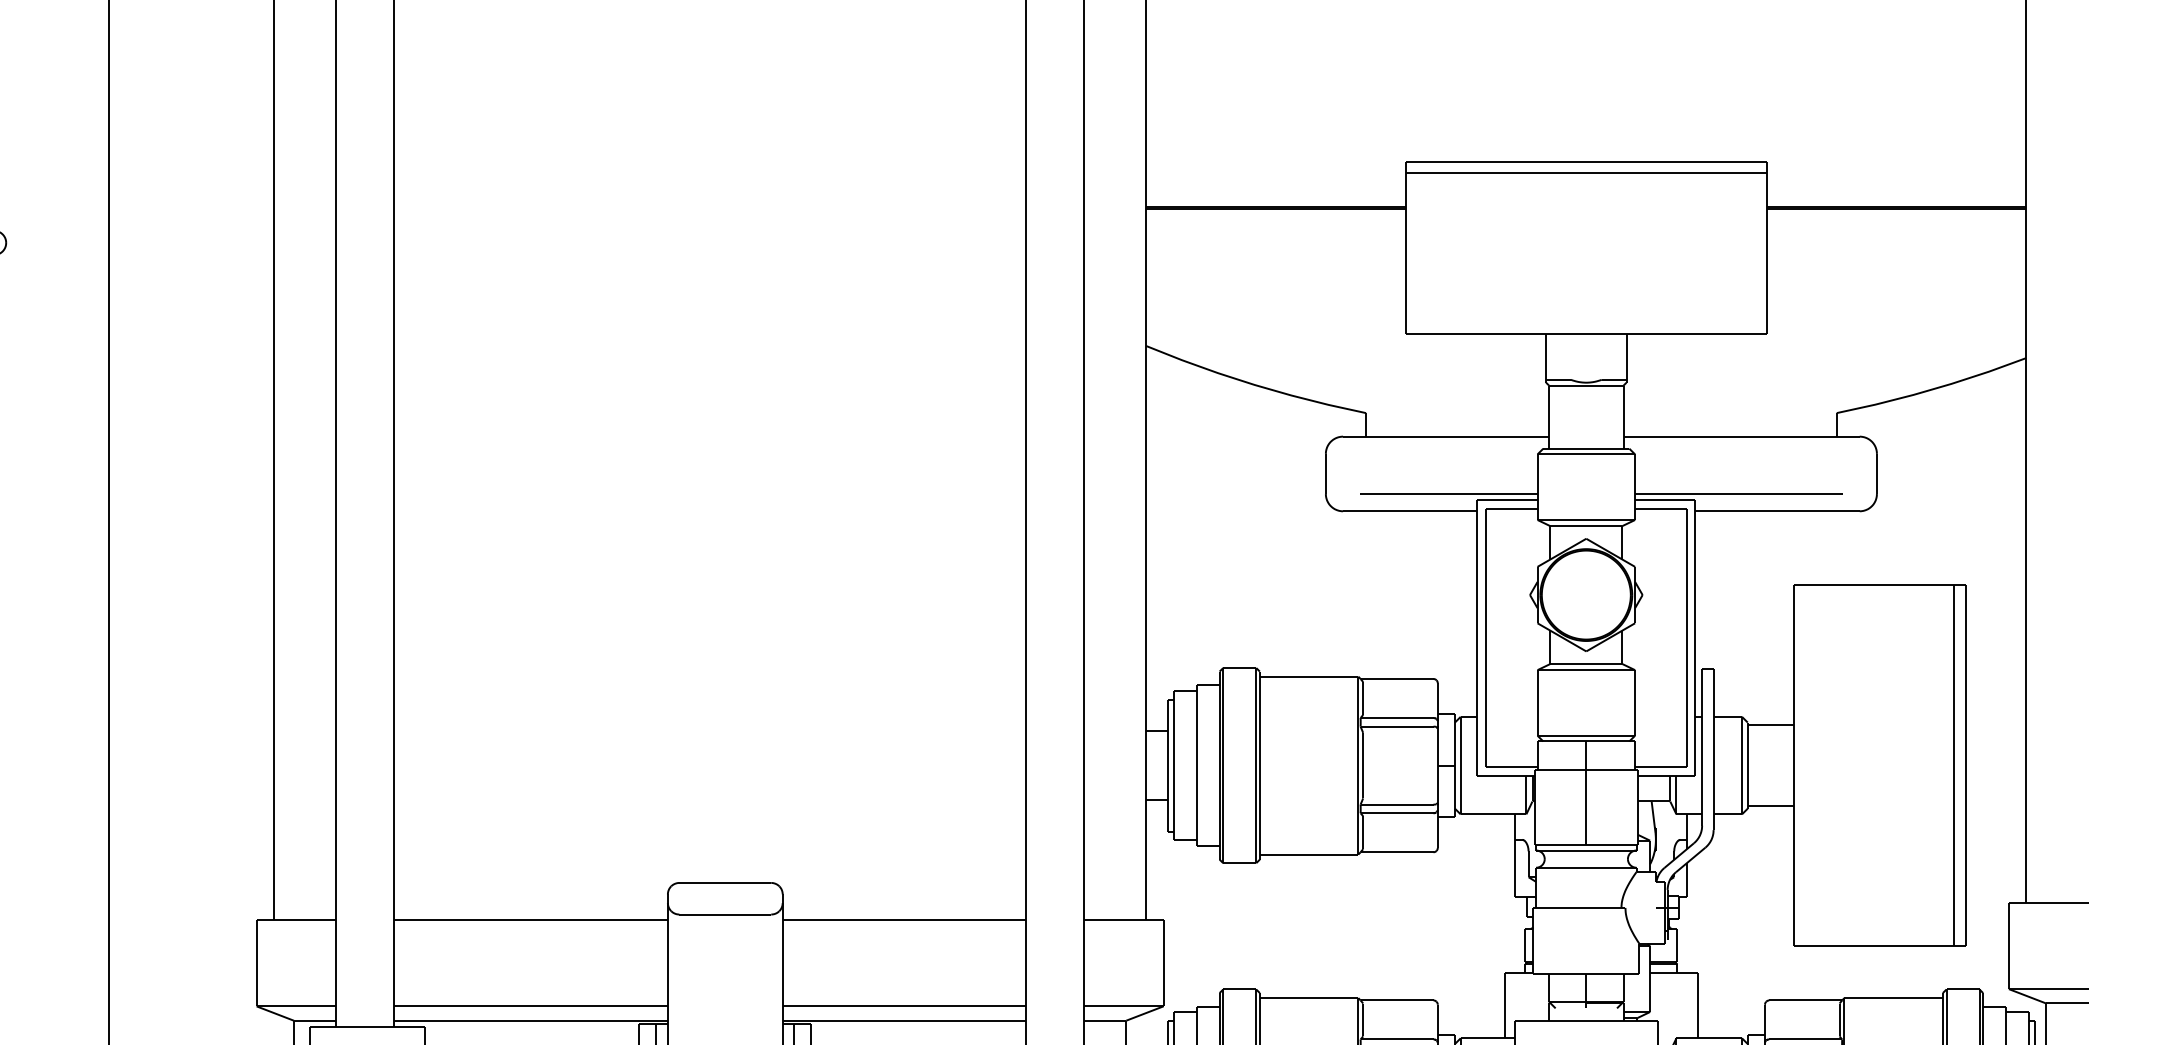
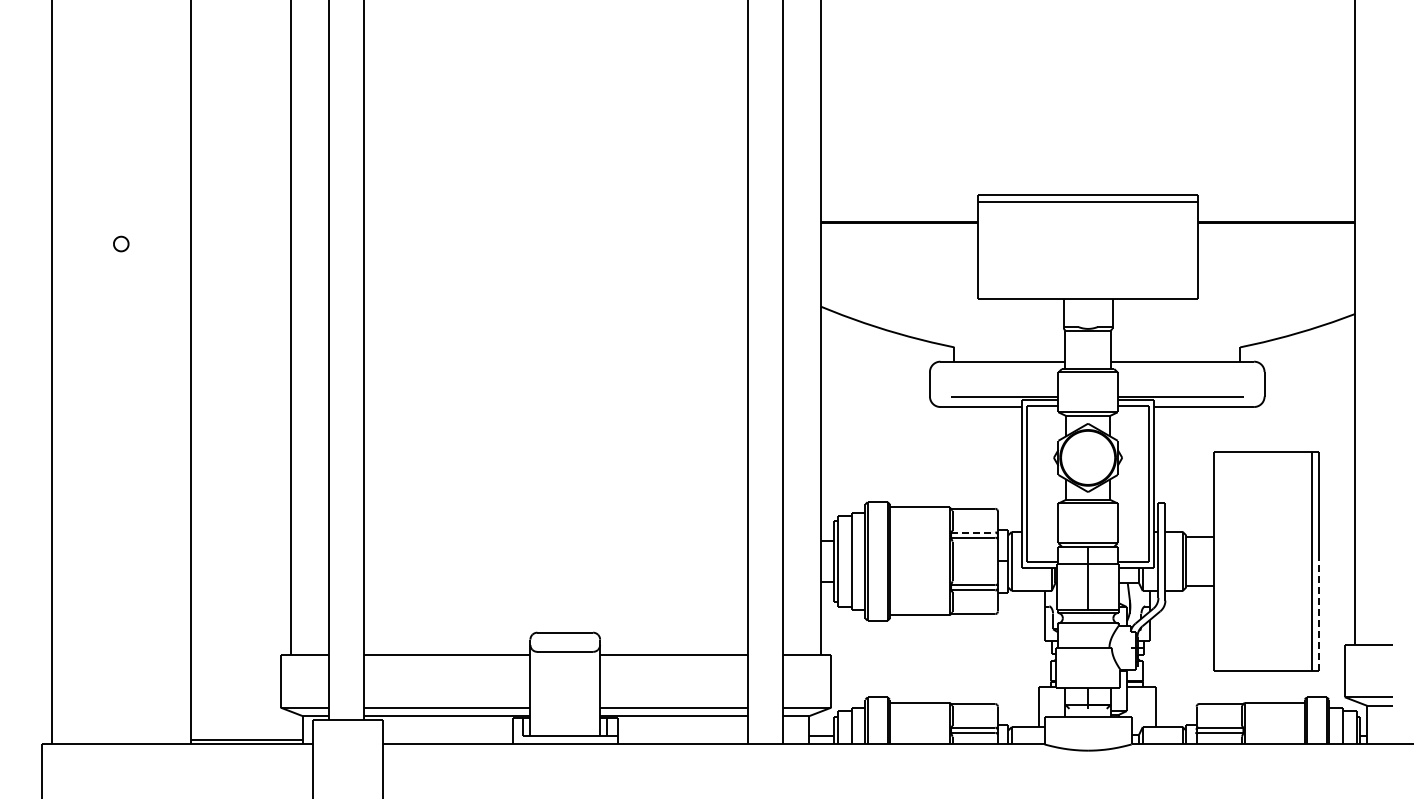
line: (1397, 717) -> (973, 532), solid -> dashed
line: (1965, 856) -> (1318, 616), solid -> dashed

